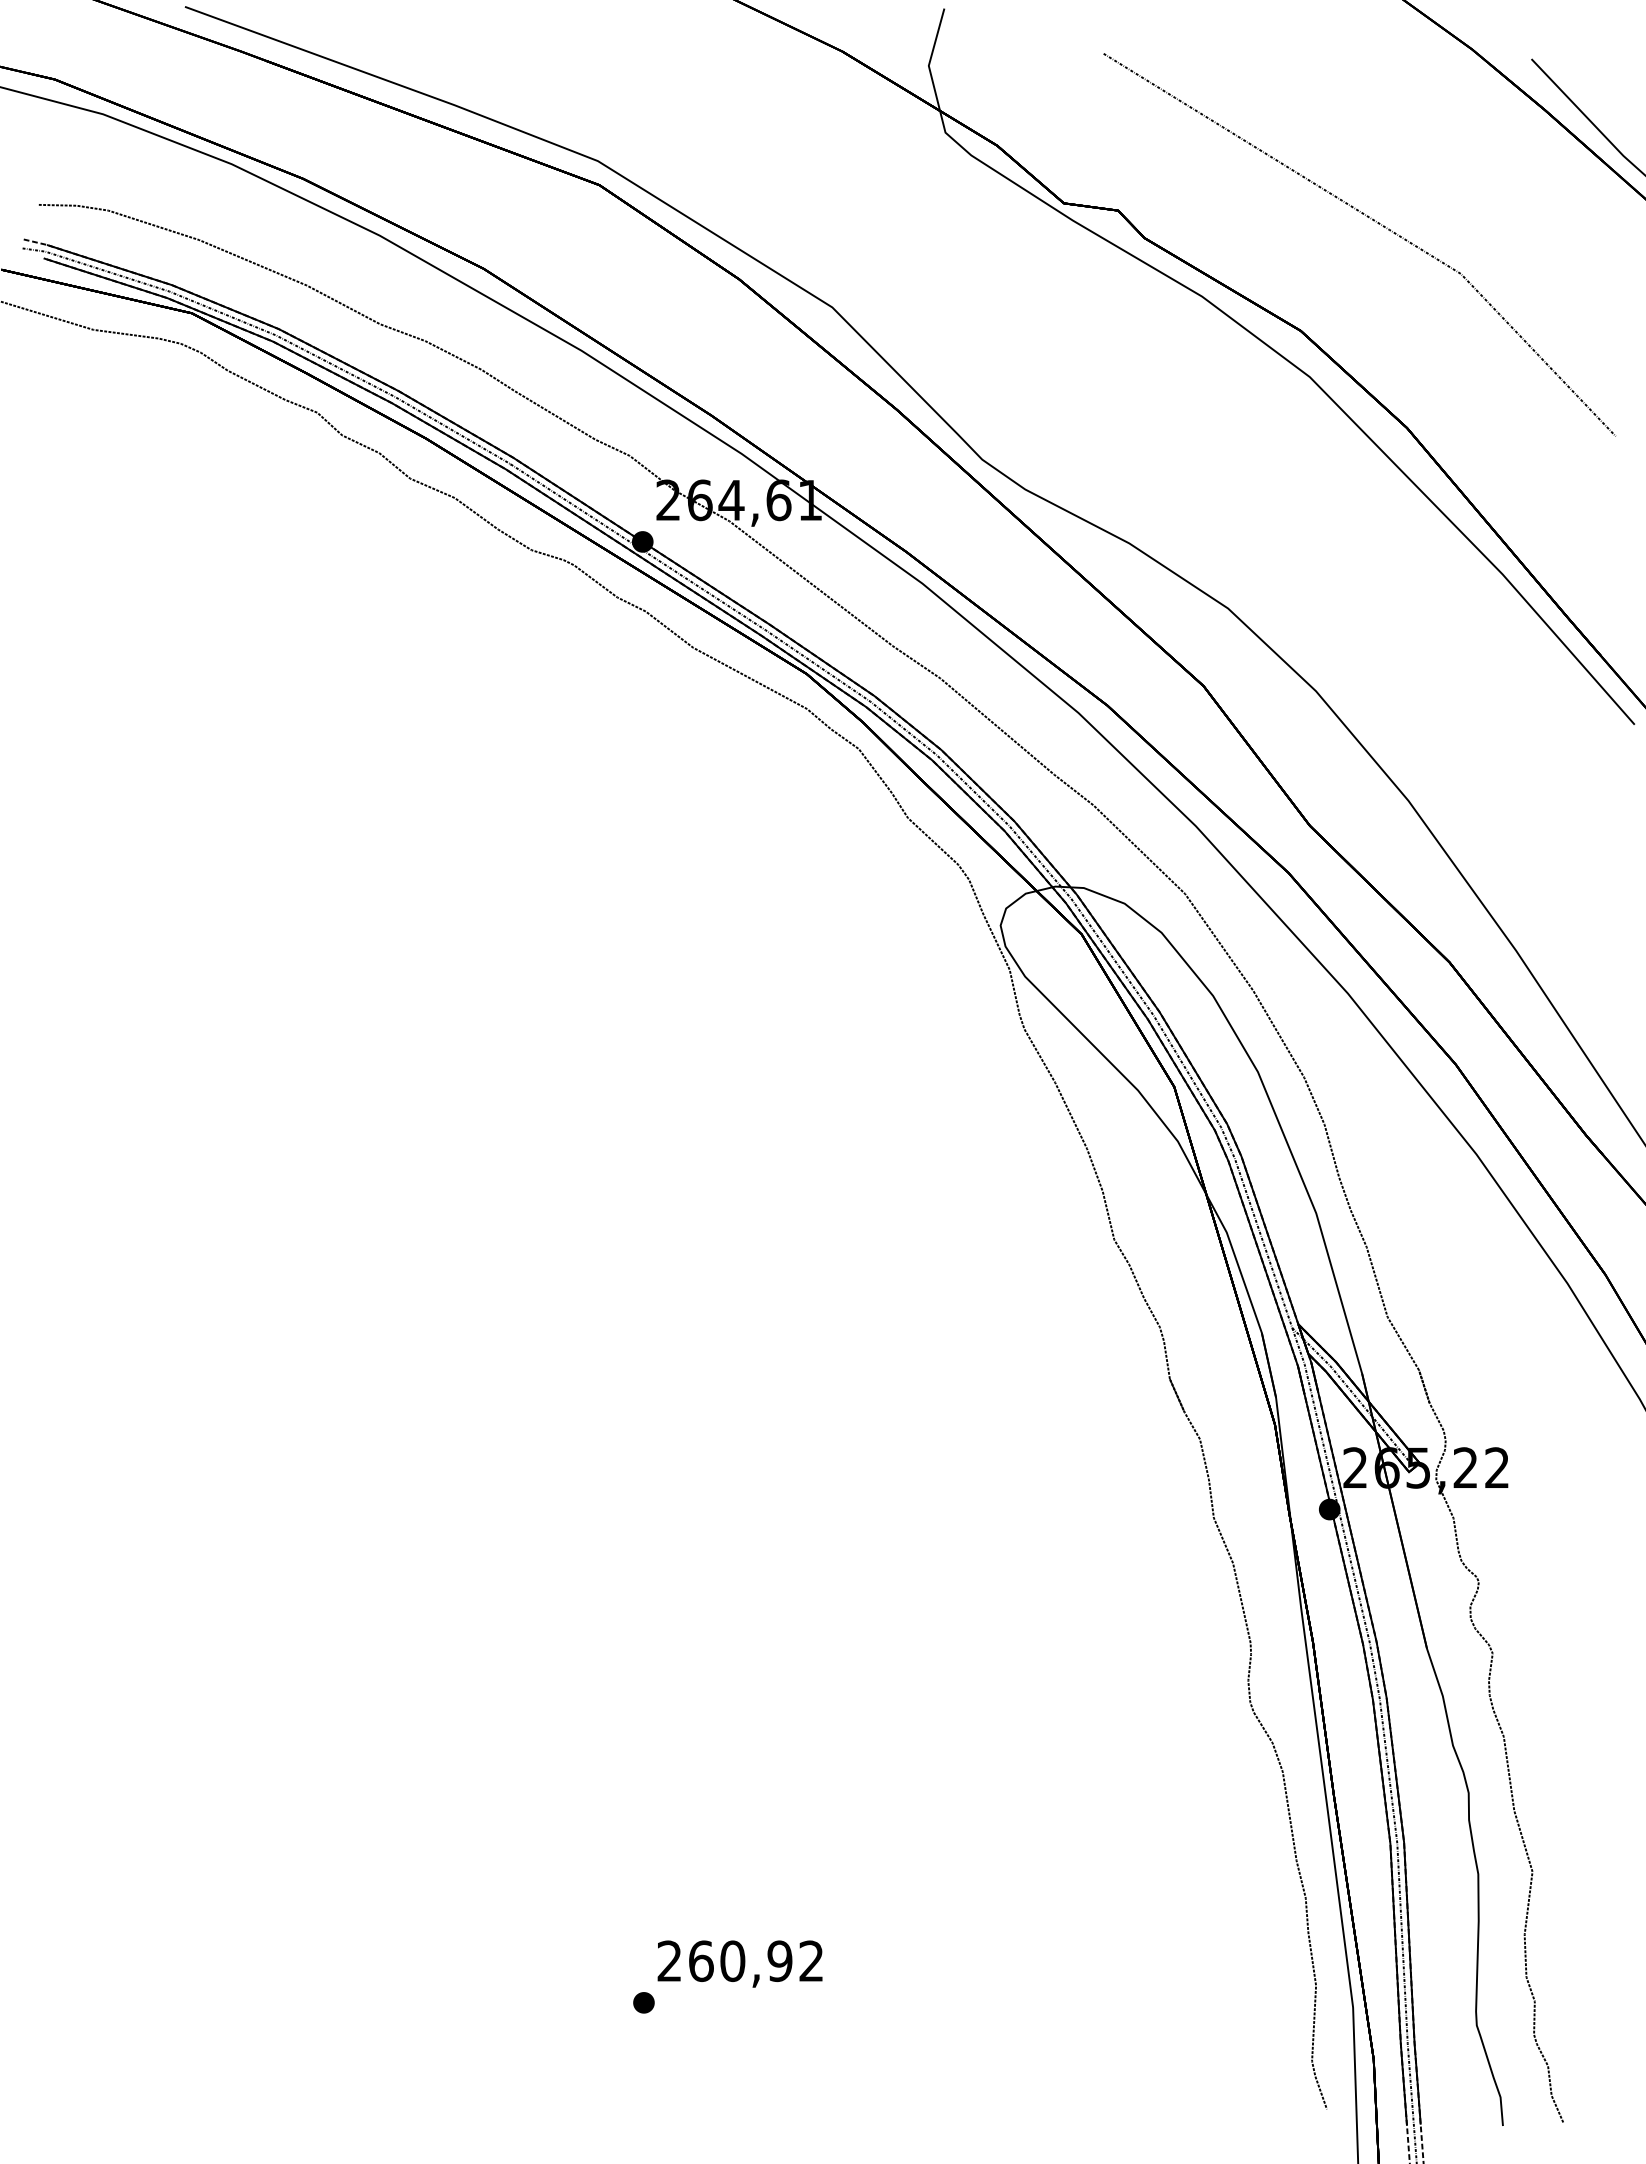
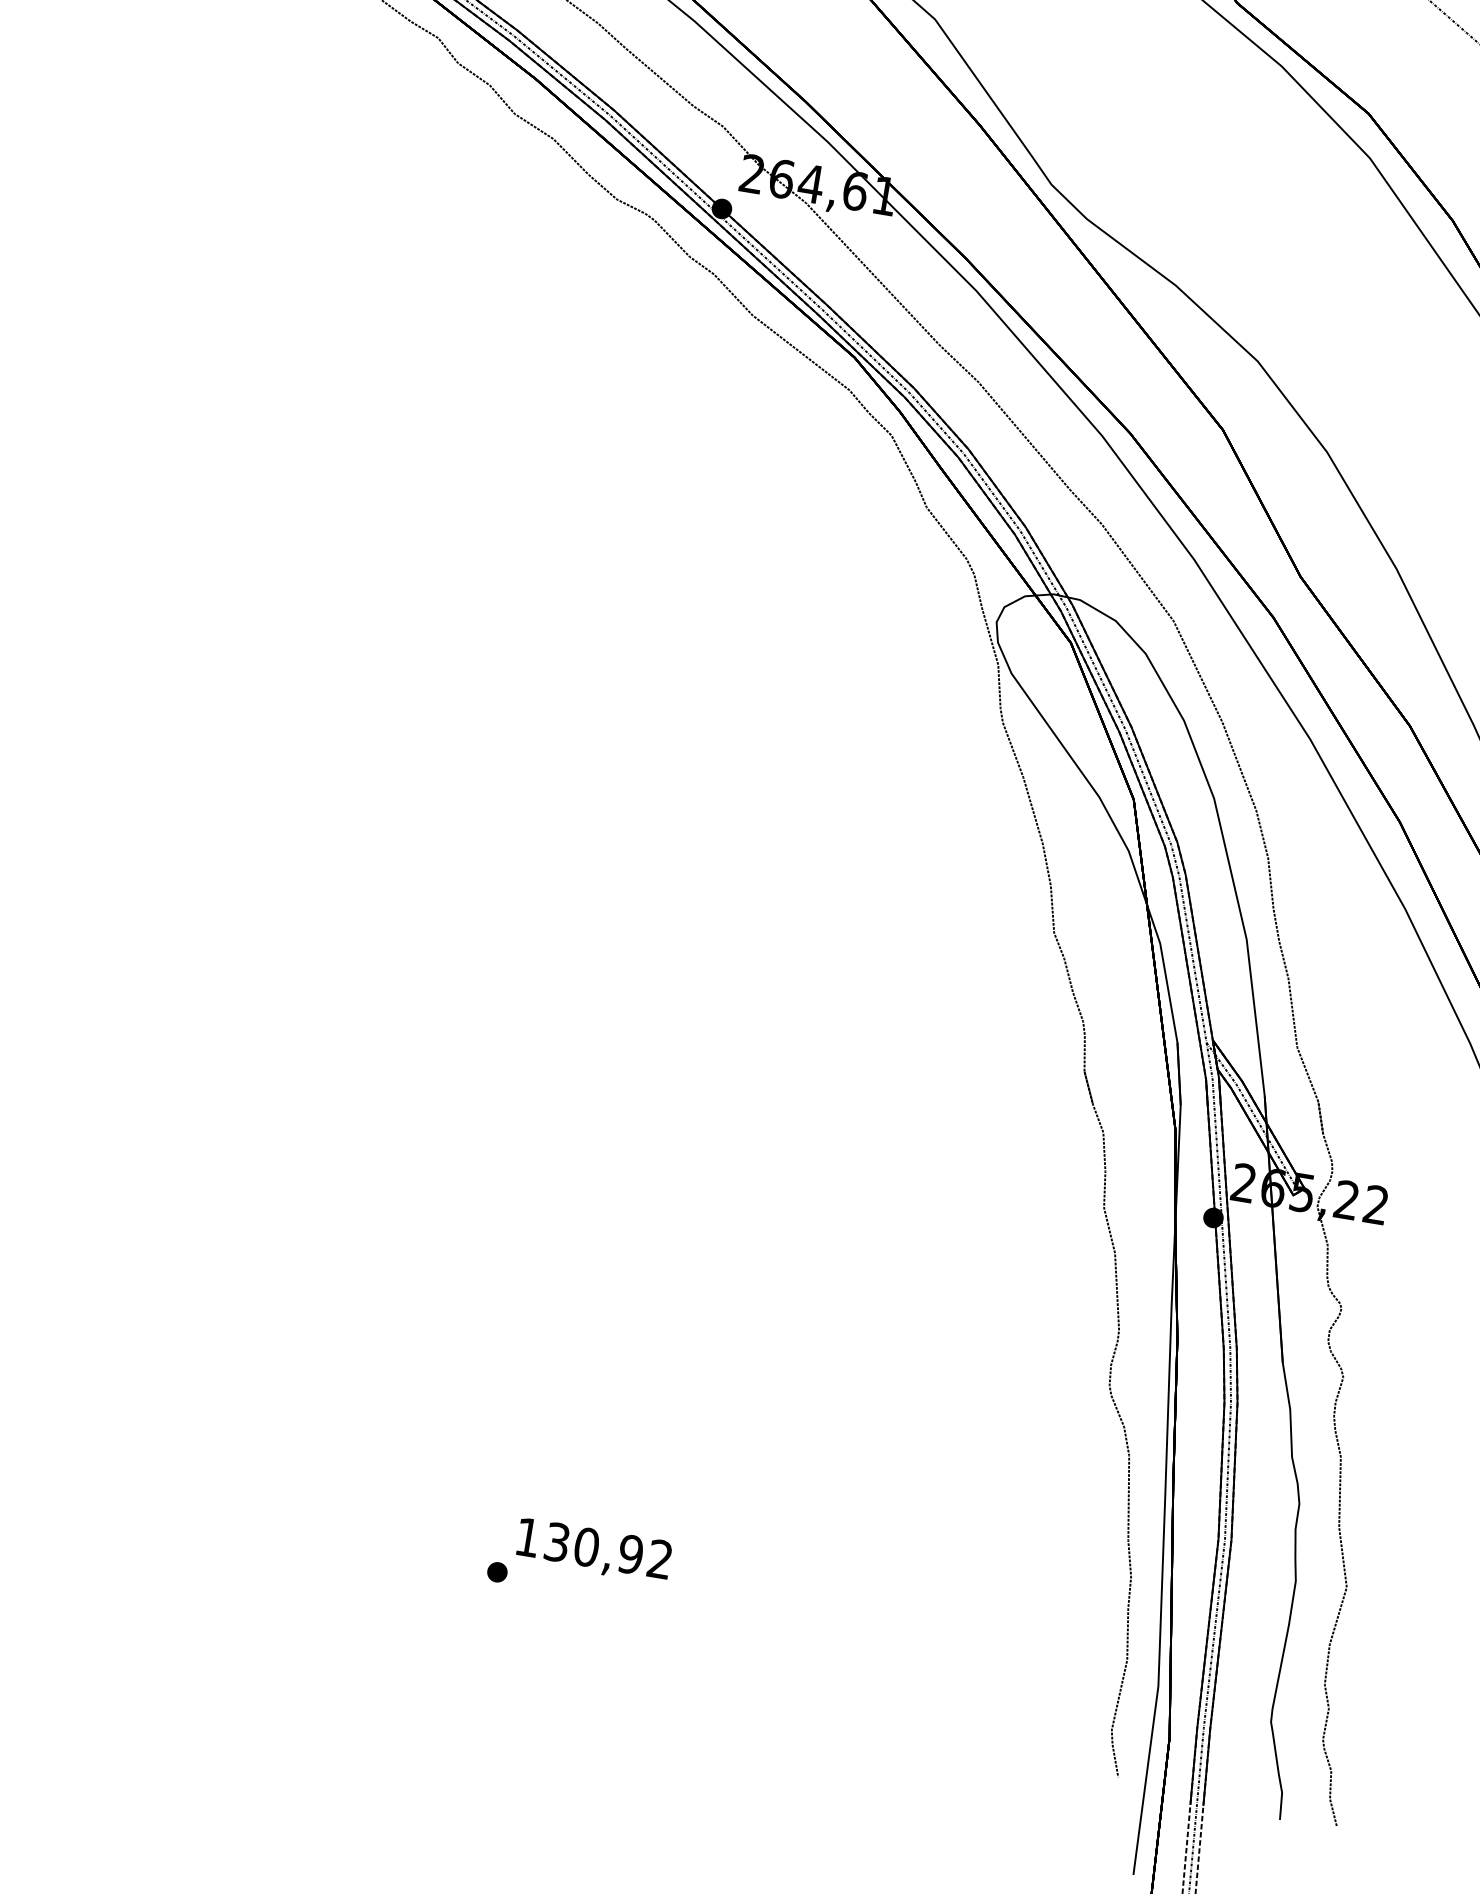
text: (685, 1961) -> (542, 1540), 260,92 -> 130,92

